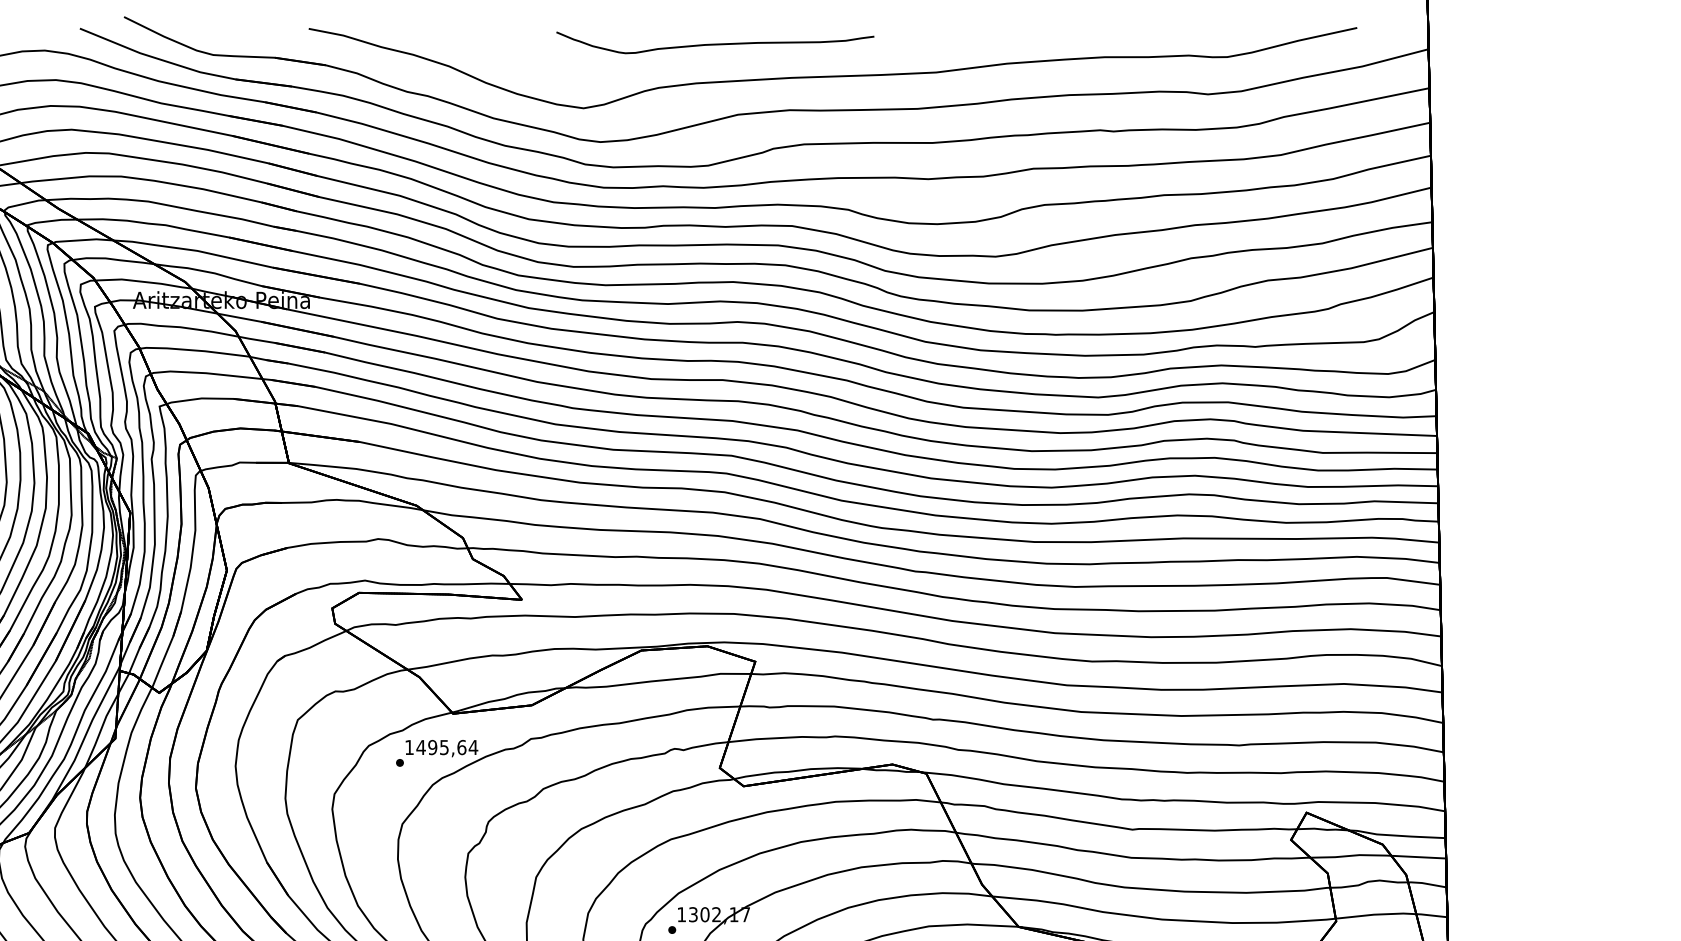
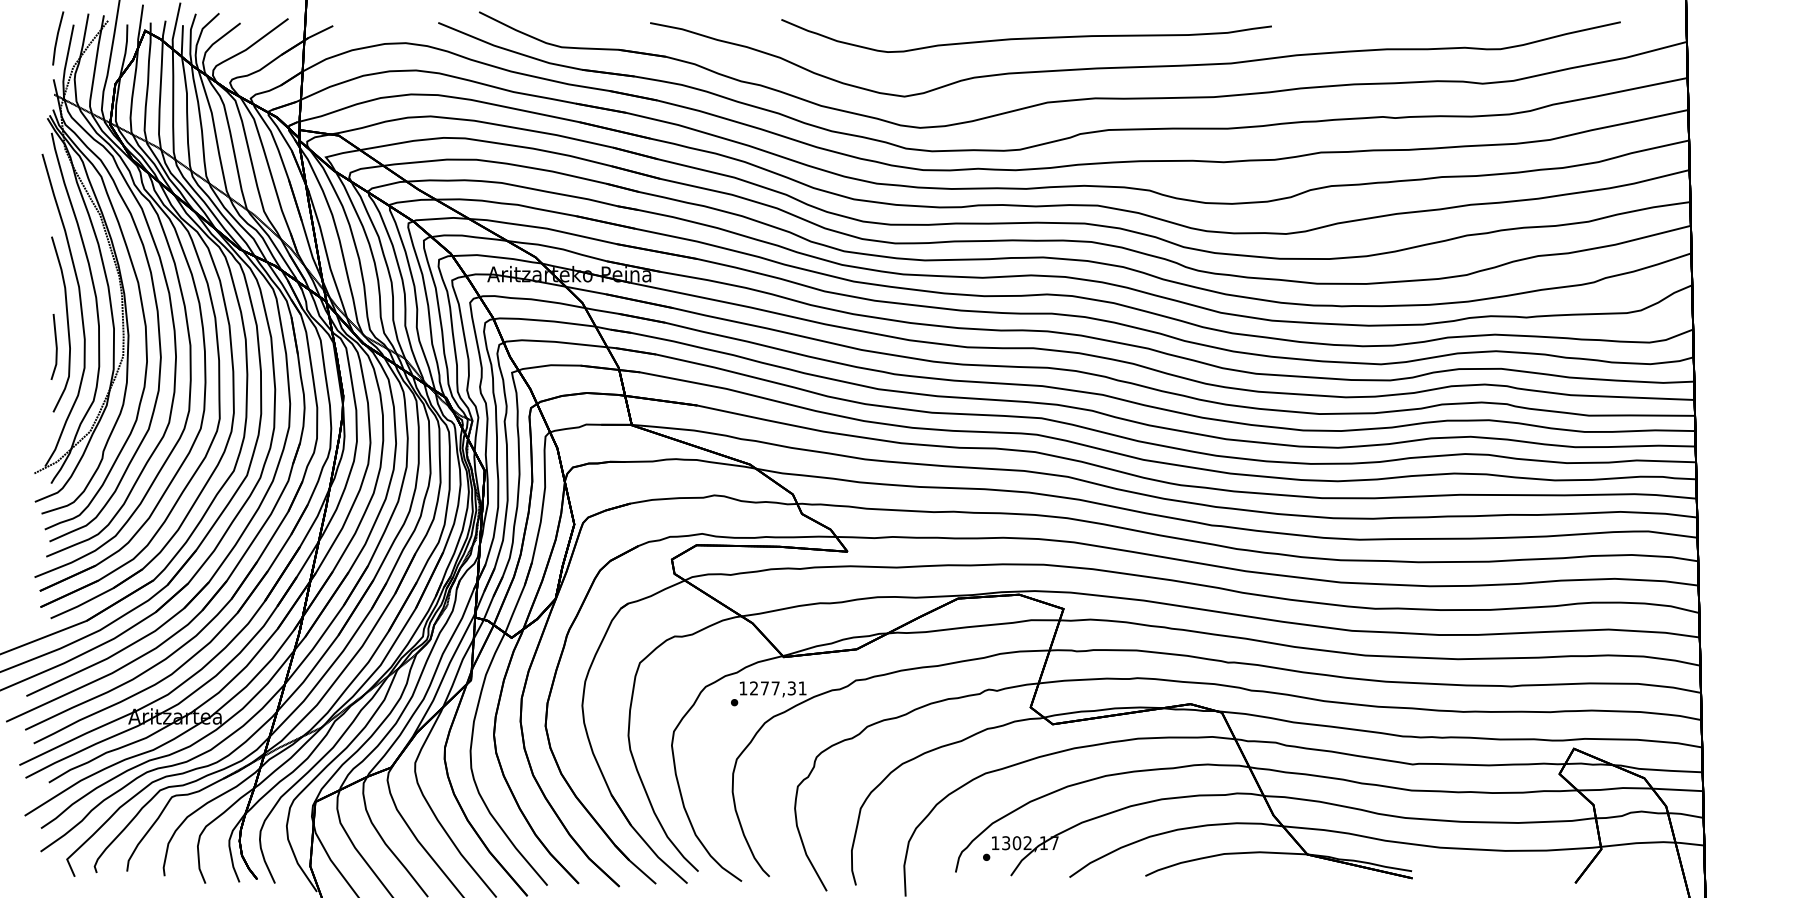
part: (715, 42) -> (1026, 35), size x1.67
text: (447, 747) -> (778, 688), 1495,64 -> 1277,31

